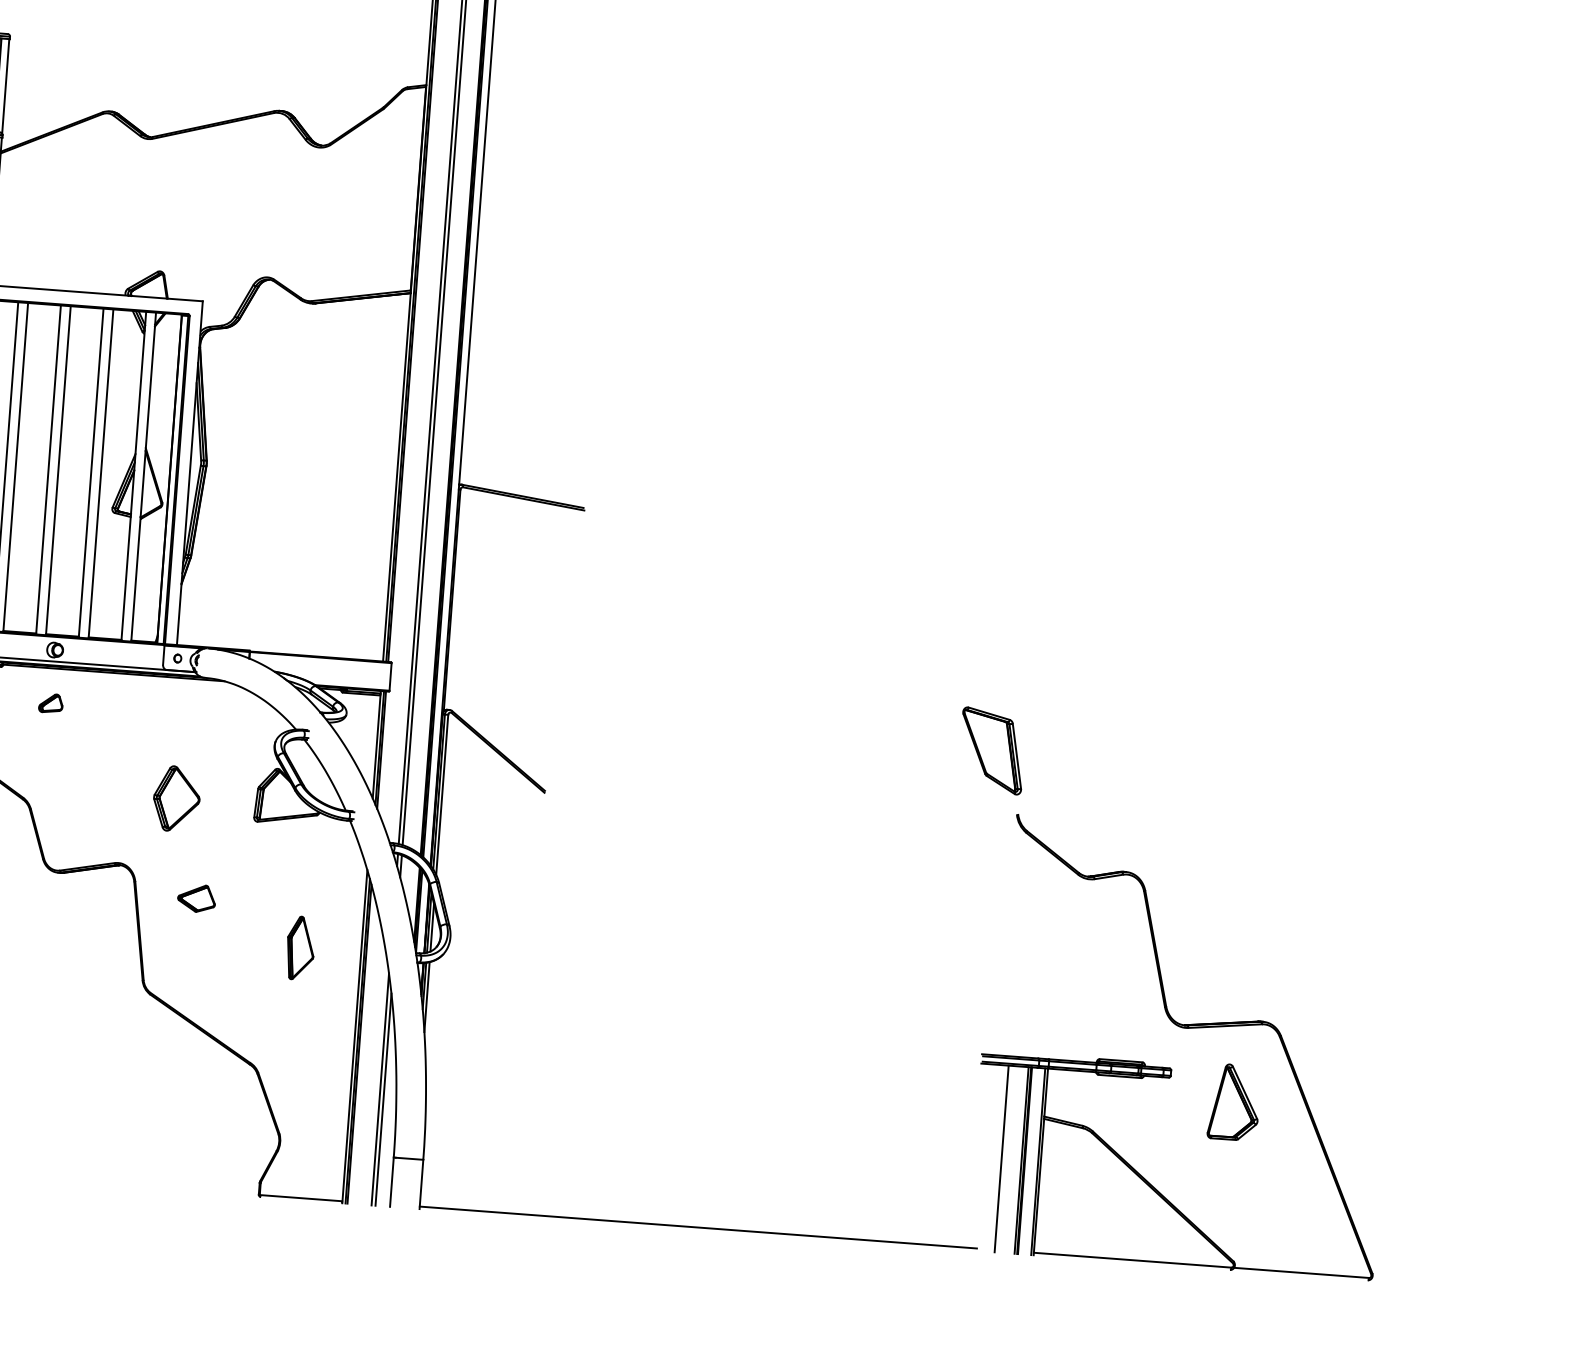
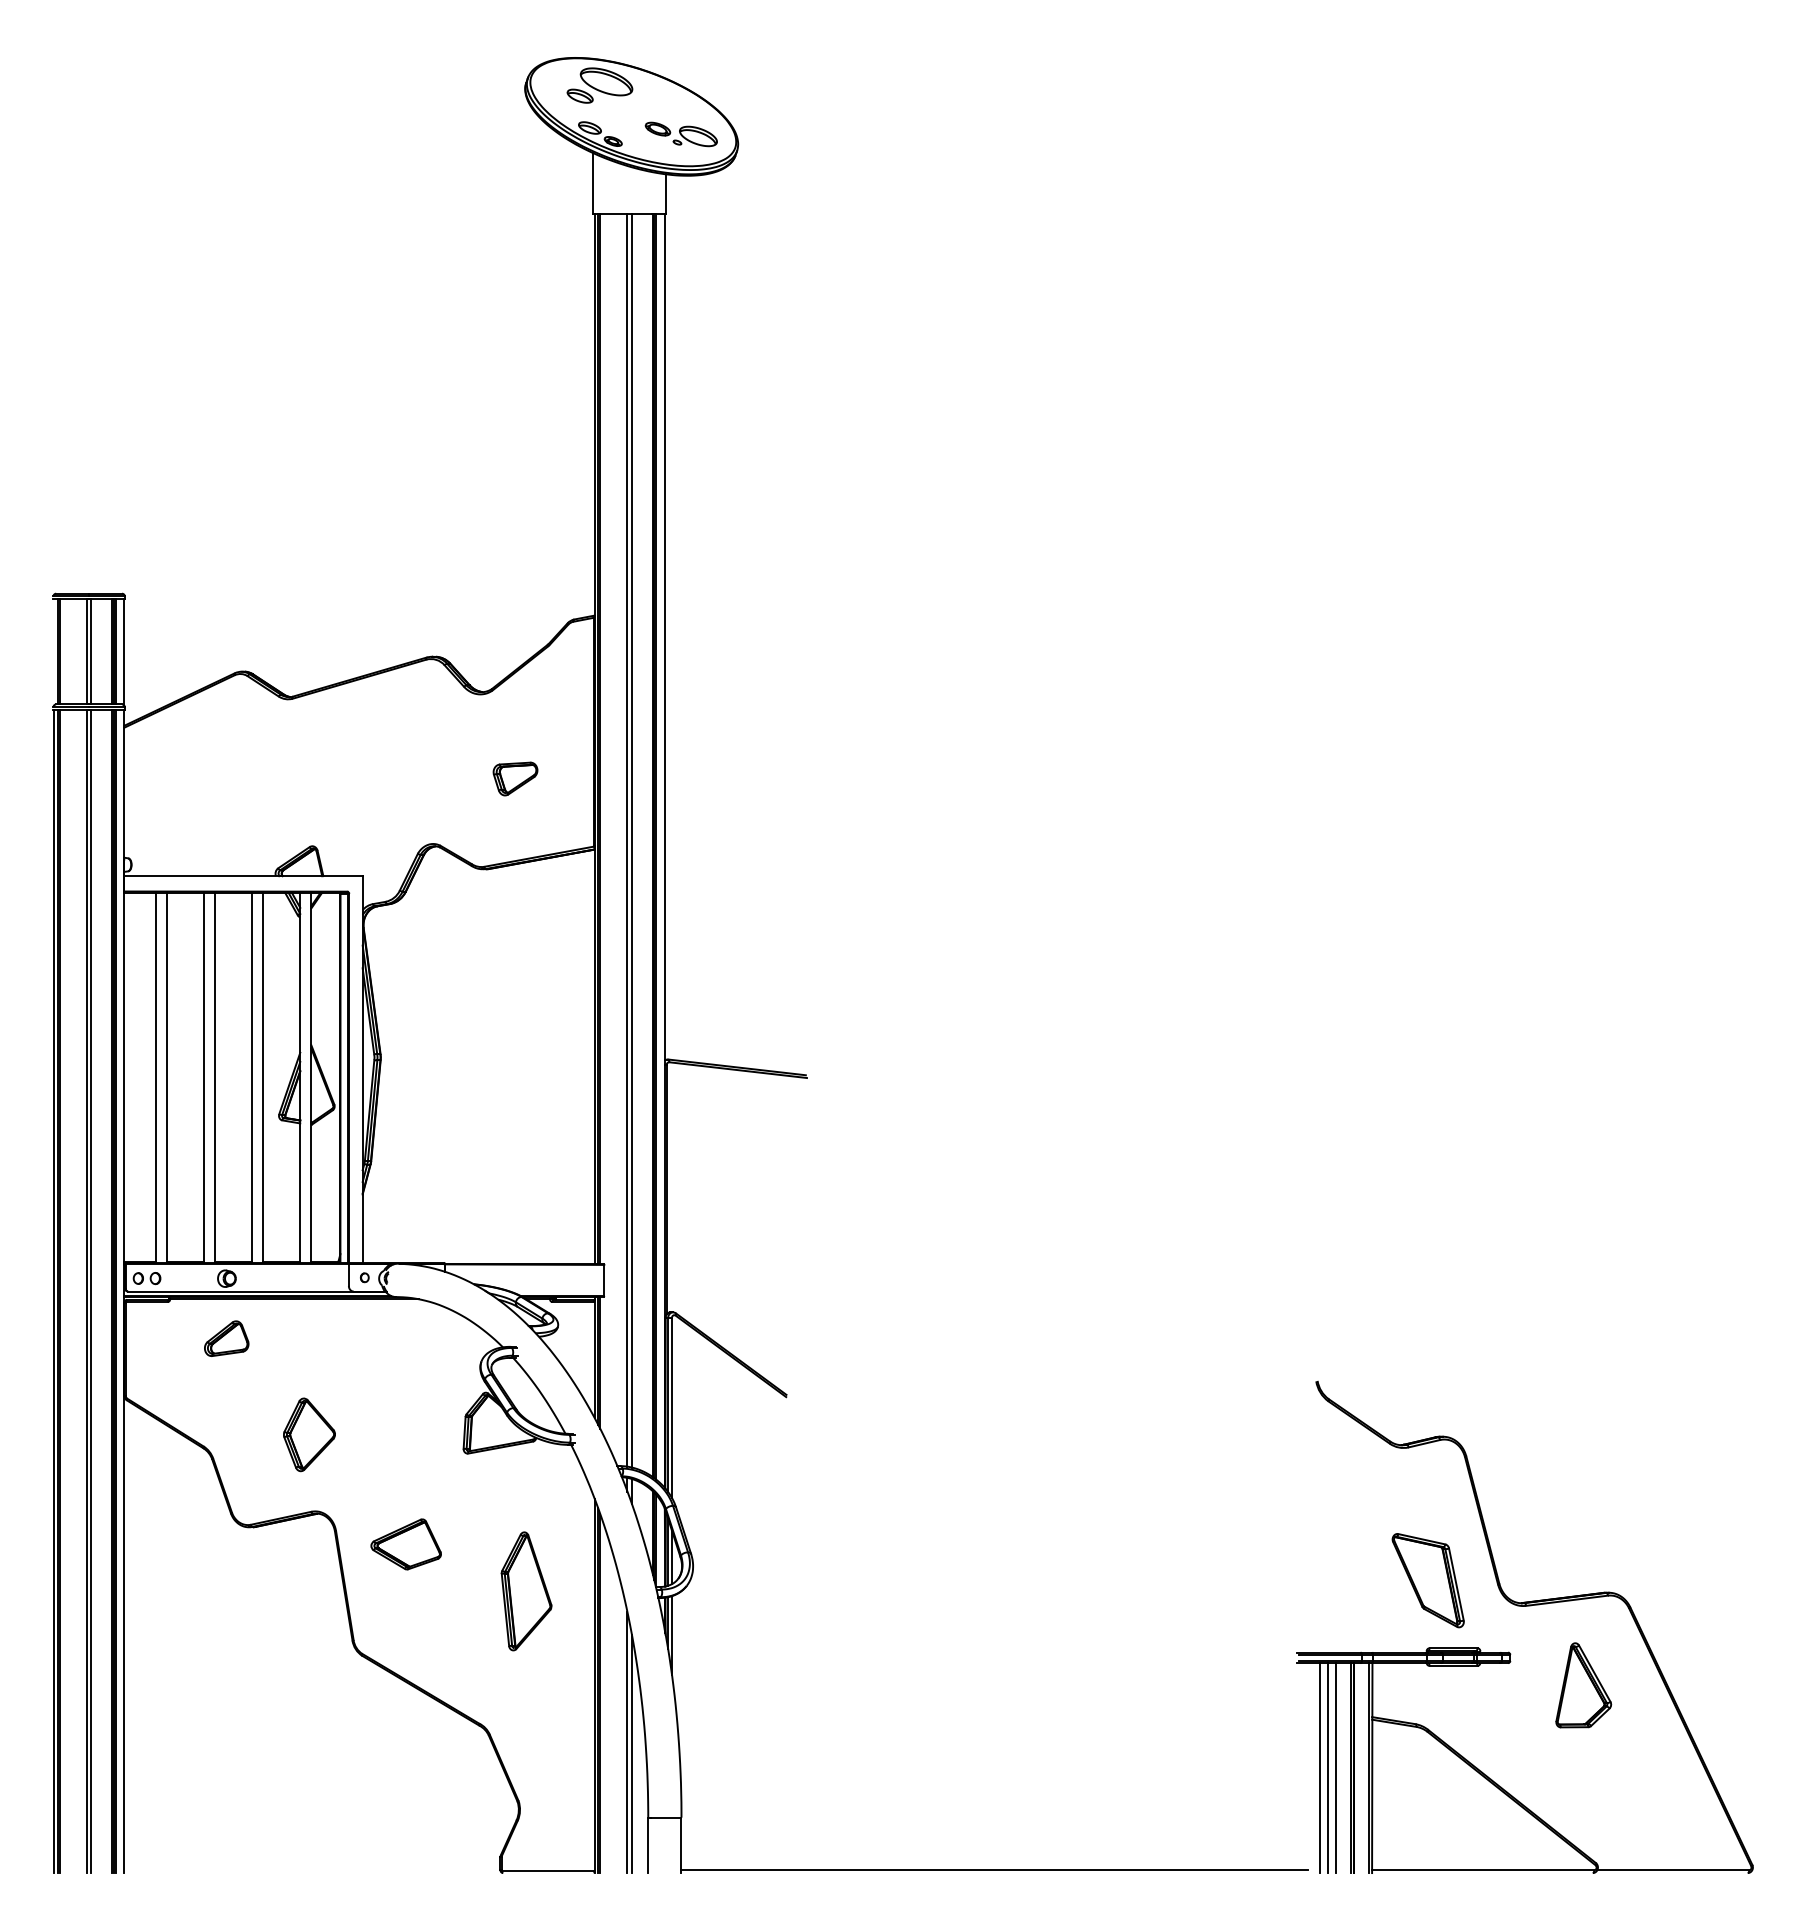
part: (345, 224) -> (515, 778), added
part: (50, 703) -> (226, 1338), size x1.67
part: (991, 750) -> (1427, 1580), moved
part: (176, 798) -> (309, 1434), moved
part: (196, 898) -> (405, 1544), size x1.67
part: (300, 948) -> (526, 1591), size x1.67
line: (993, 1158) -> (1319, 1768), added
line: (1008, 1159) -> (1335, 1768), added

